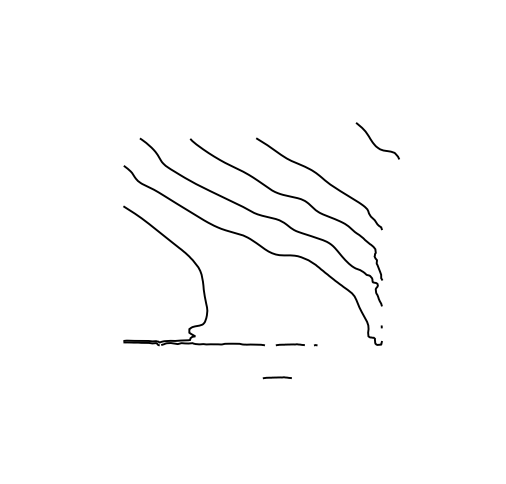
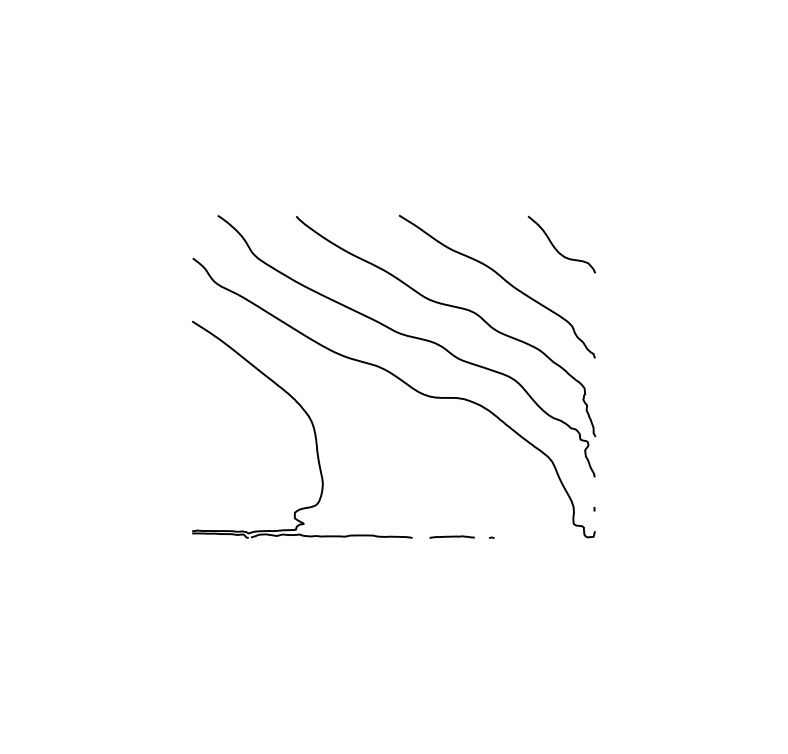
curve: (373, 141) -> (555, 245), moved
line: (276, 377) -> (430, 588), removed

